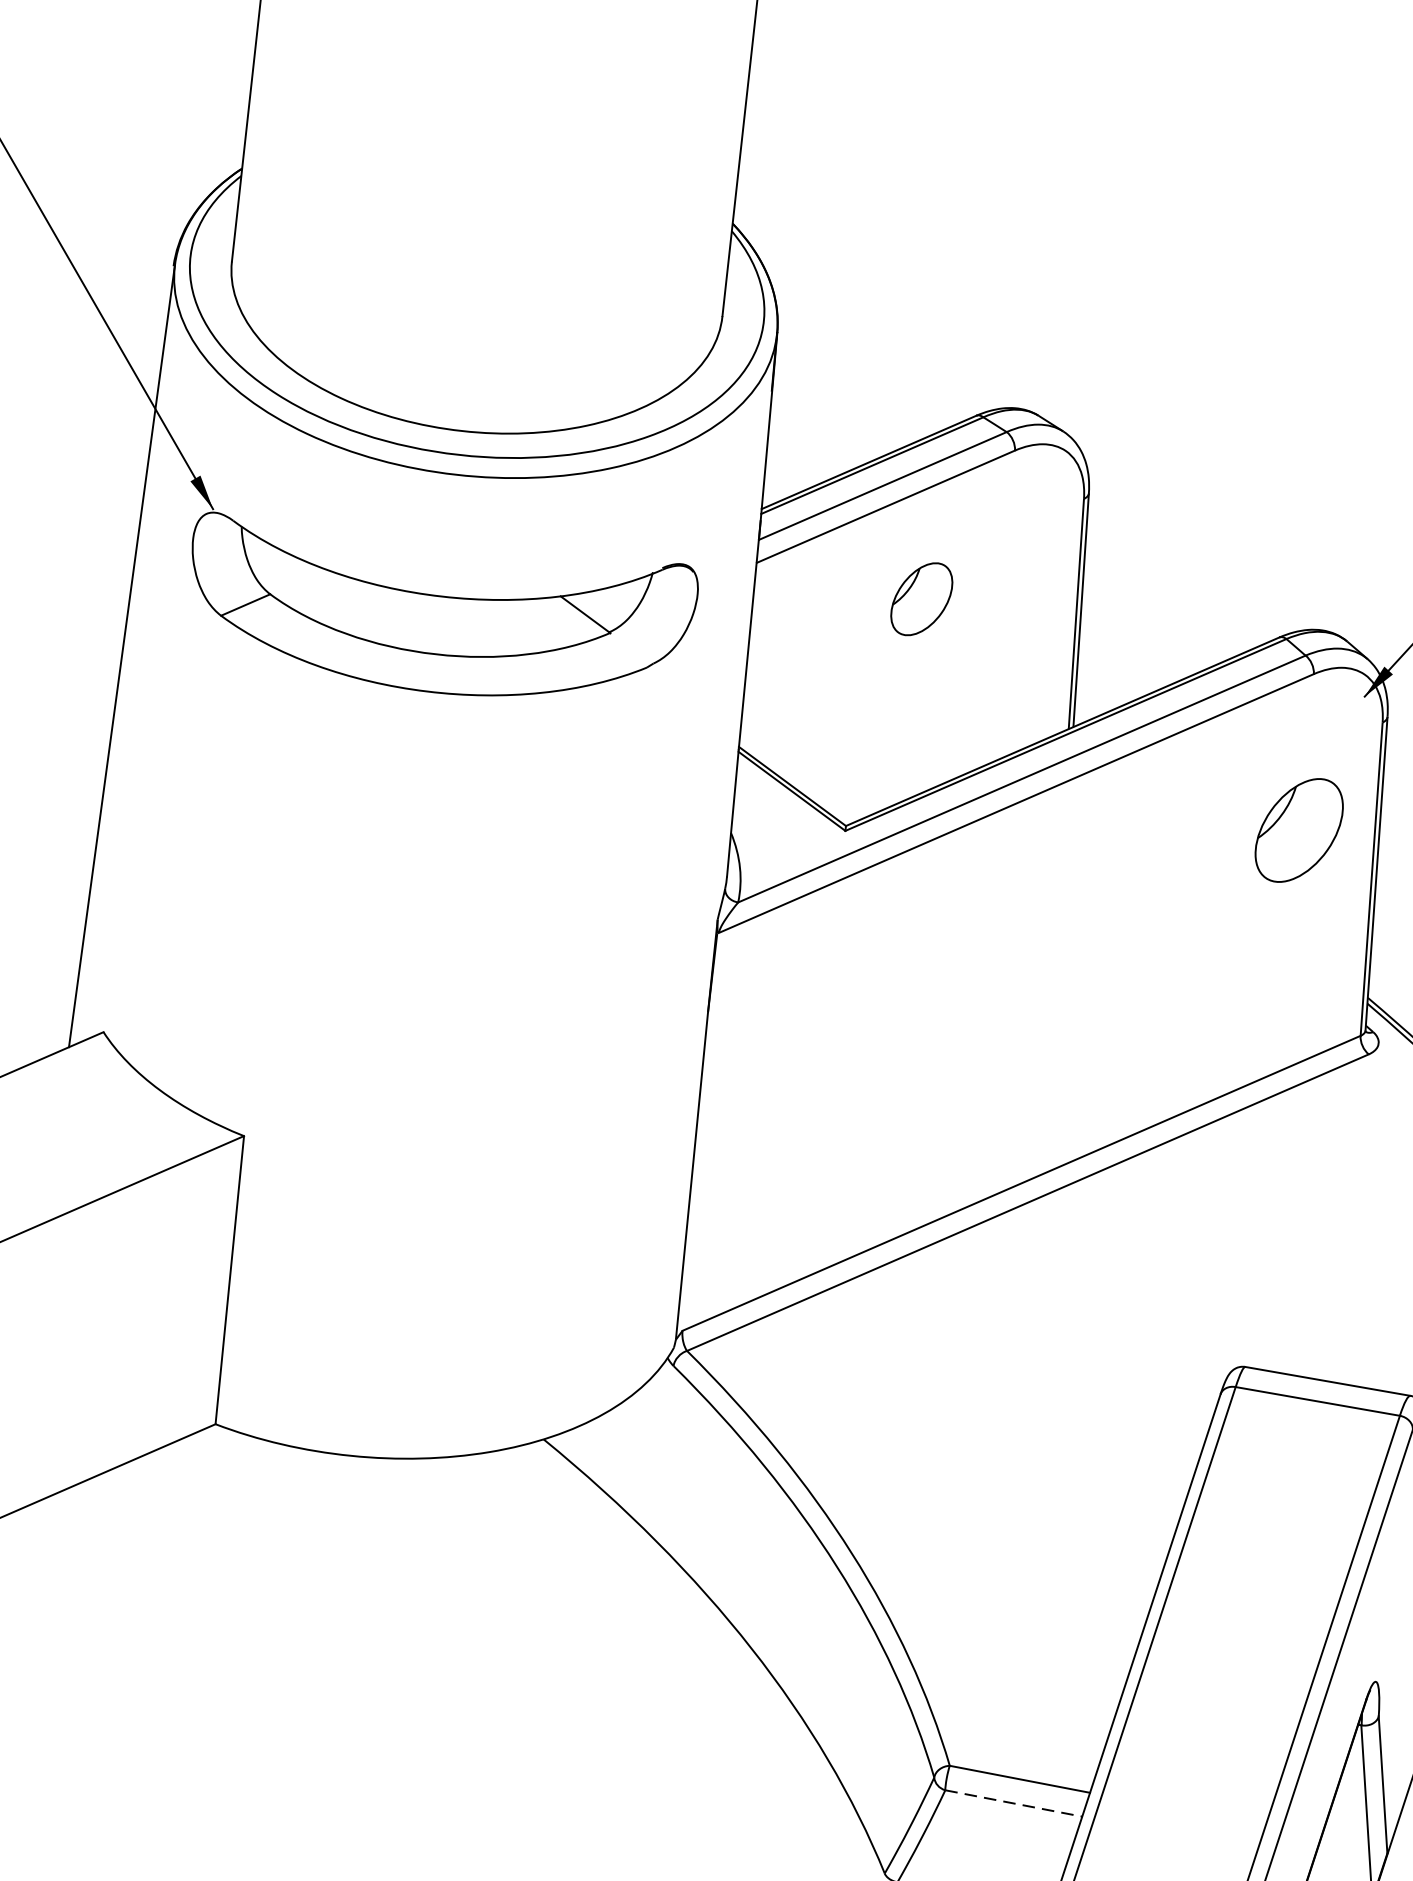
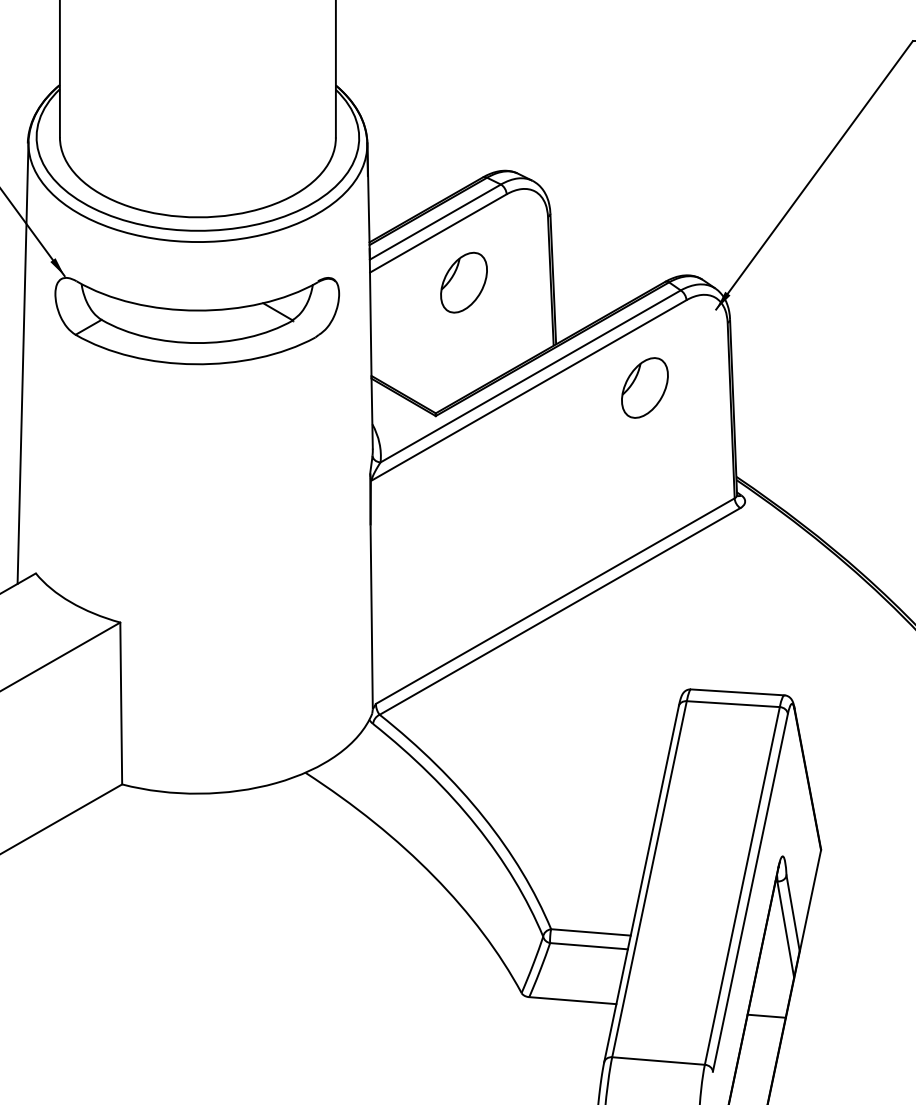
part: (920, 598) -> (463, 282), size x1.43
part: (1298, 829) -> (644, 387), moved
line: (1014, 1804) -> (589, 946), dashed -> solid

